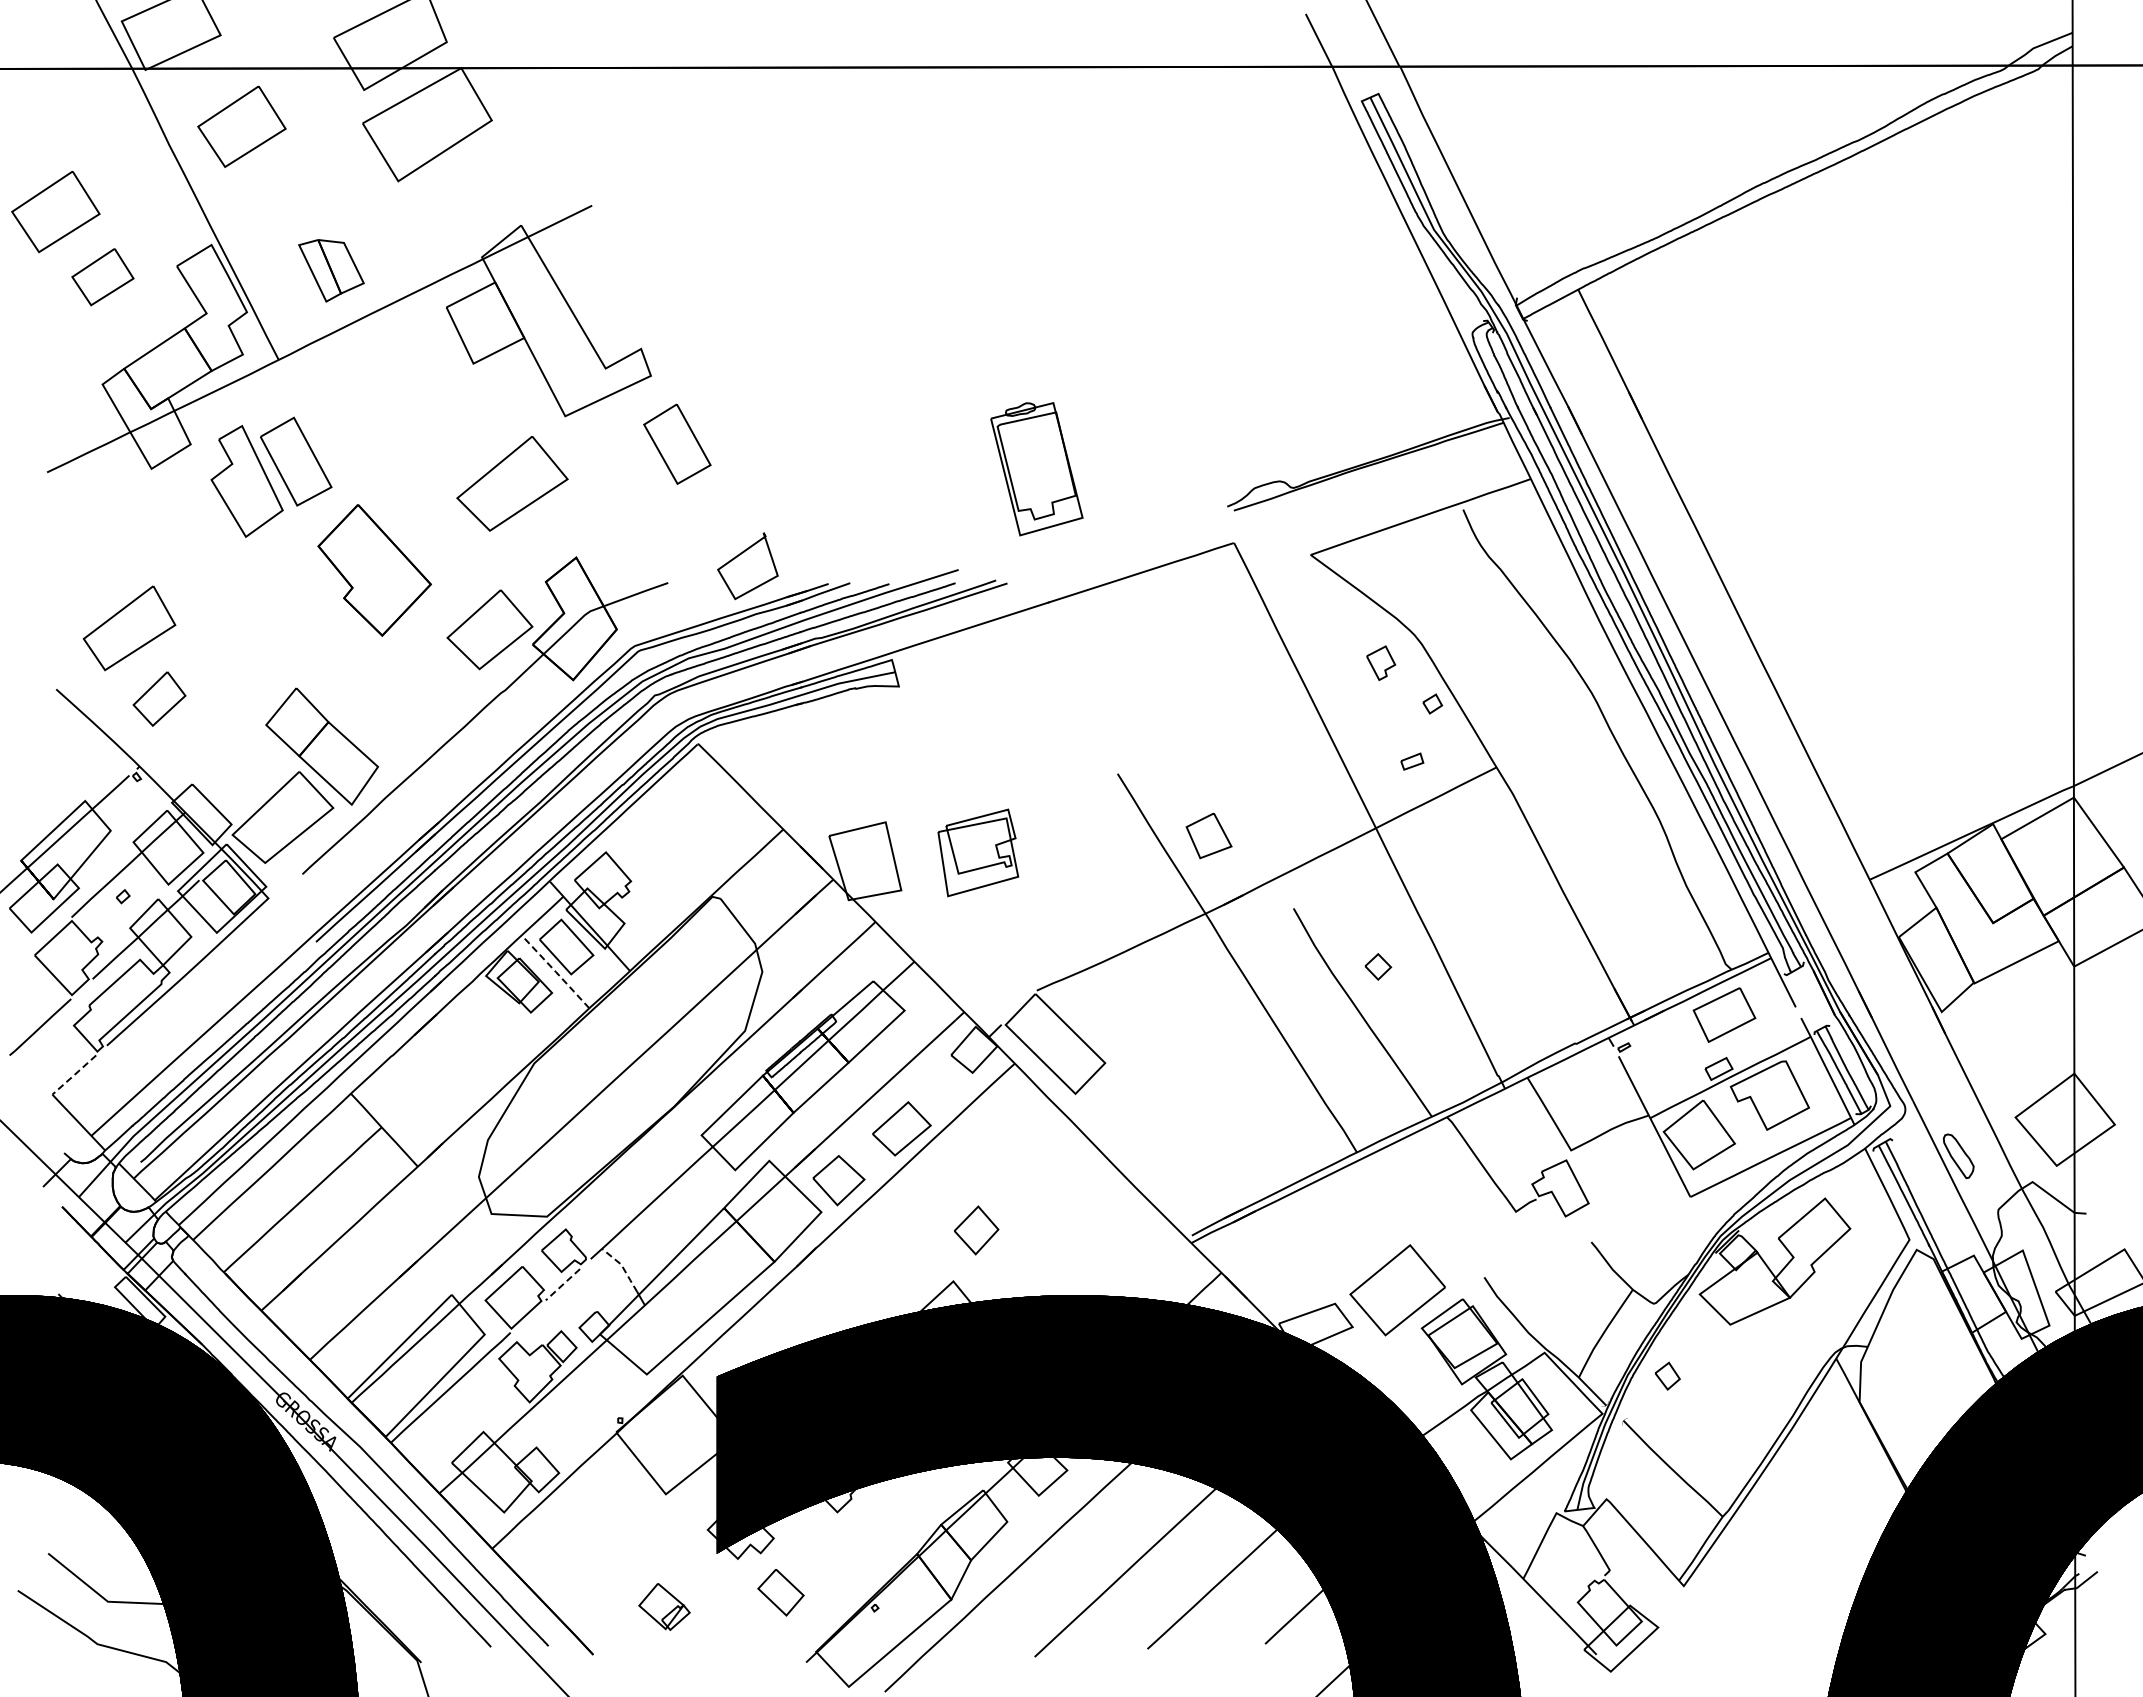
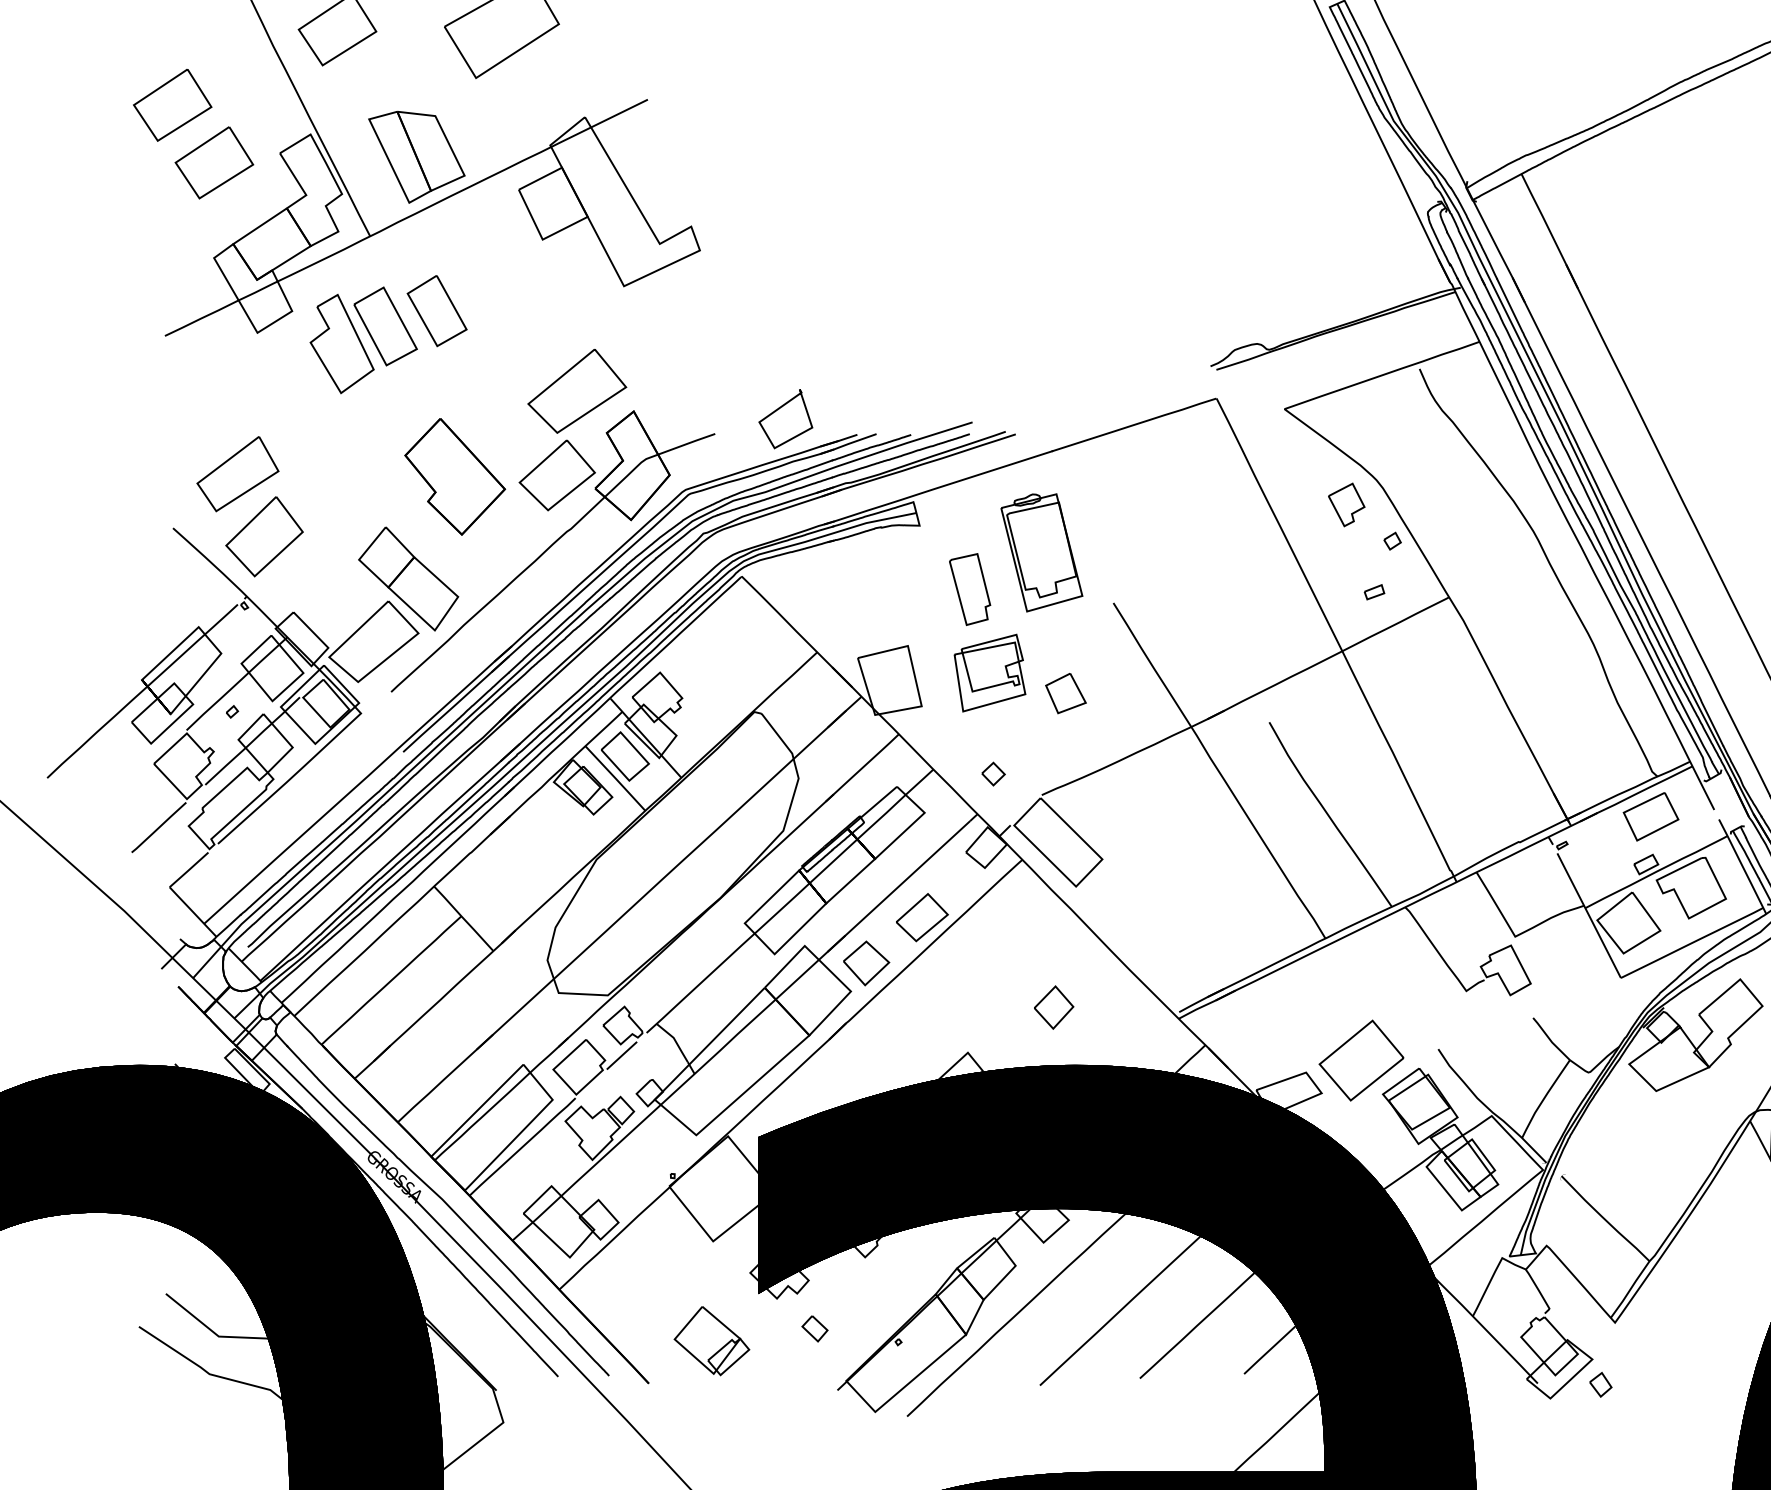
part: (331, 270) -> (416, 157), size x1.67
part: (102, 277) -> (214, 163), size x1.43
part: (677, 443) -> (437, 310), moved
part: (1036, 469) -> (1041, 553), moved
part: (512, 483) -> (577, 390), moved
part: (374, 570) -> (455, 476), moved
part: (1381, 663) -> (1347, 505), size x1.43
part: (159, 698) -> (264, 536), size x1.67
part: (955, 758) -> (969, 589), added
part: (1208, 835) -> (1065, 693), moved
part: (1378, 966) -> (993, 773), moved
line: (556, 972) -> (616, 779), dashed -> solid
line: (74, 1075) -> (189, 870), dashed -> solid
part: (976, 1230) -> (1053, 1007), moved
line: (623, 1267) -> (675, 1040), dashed -> solid
line: (563, 1284) -> (622, 1055), dashed -> solid
part: (1667, 1375) -> (1600, 1384), moved
part: (780, 1593) -> (814, 1329), size x0.62
part: (664, 1606) -> (711, 1340), size x1.67

